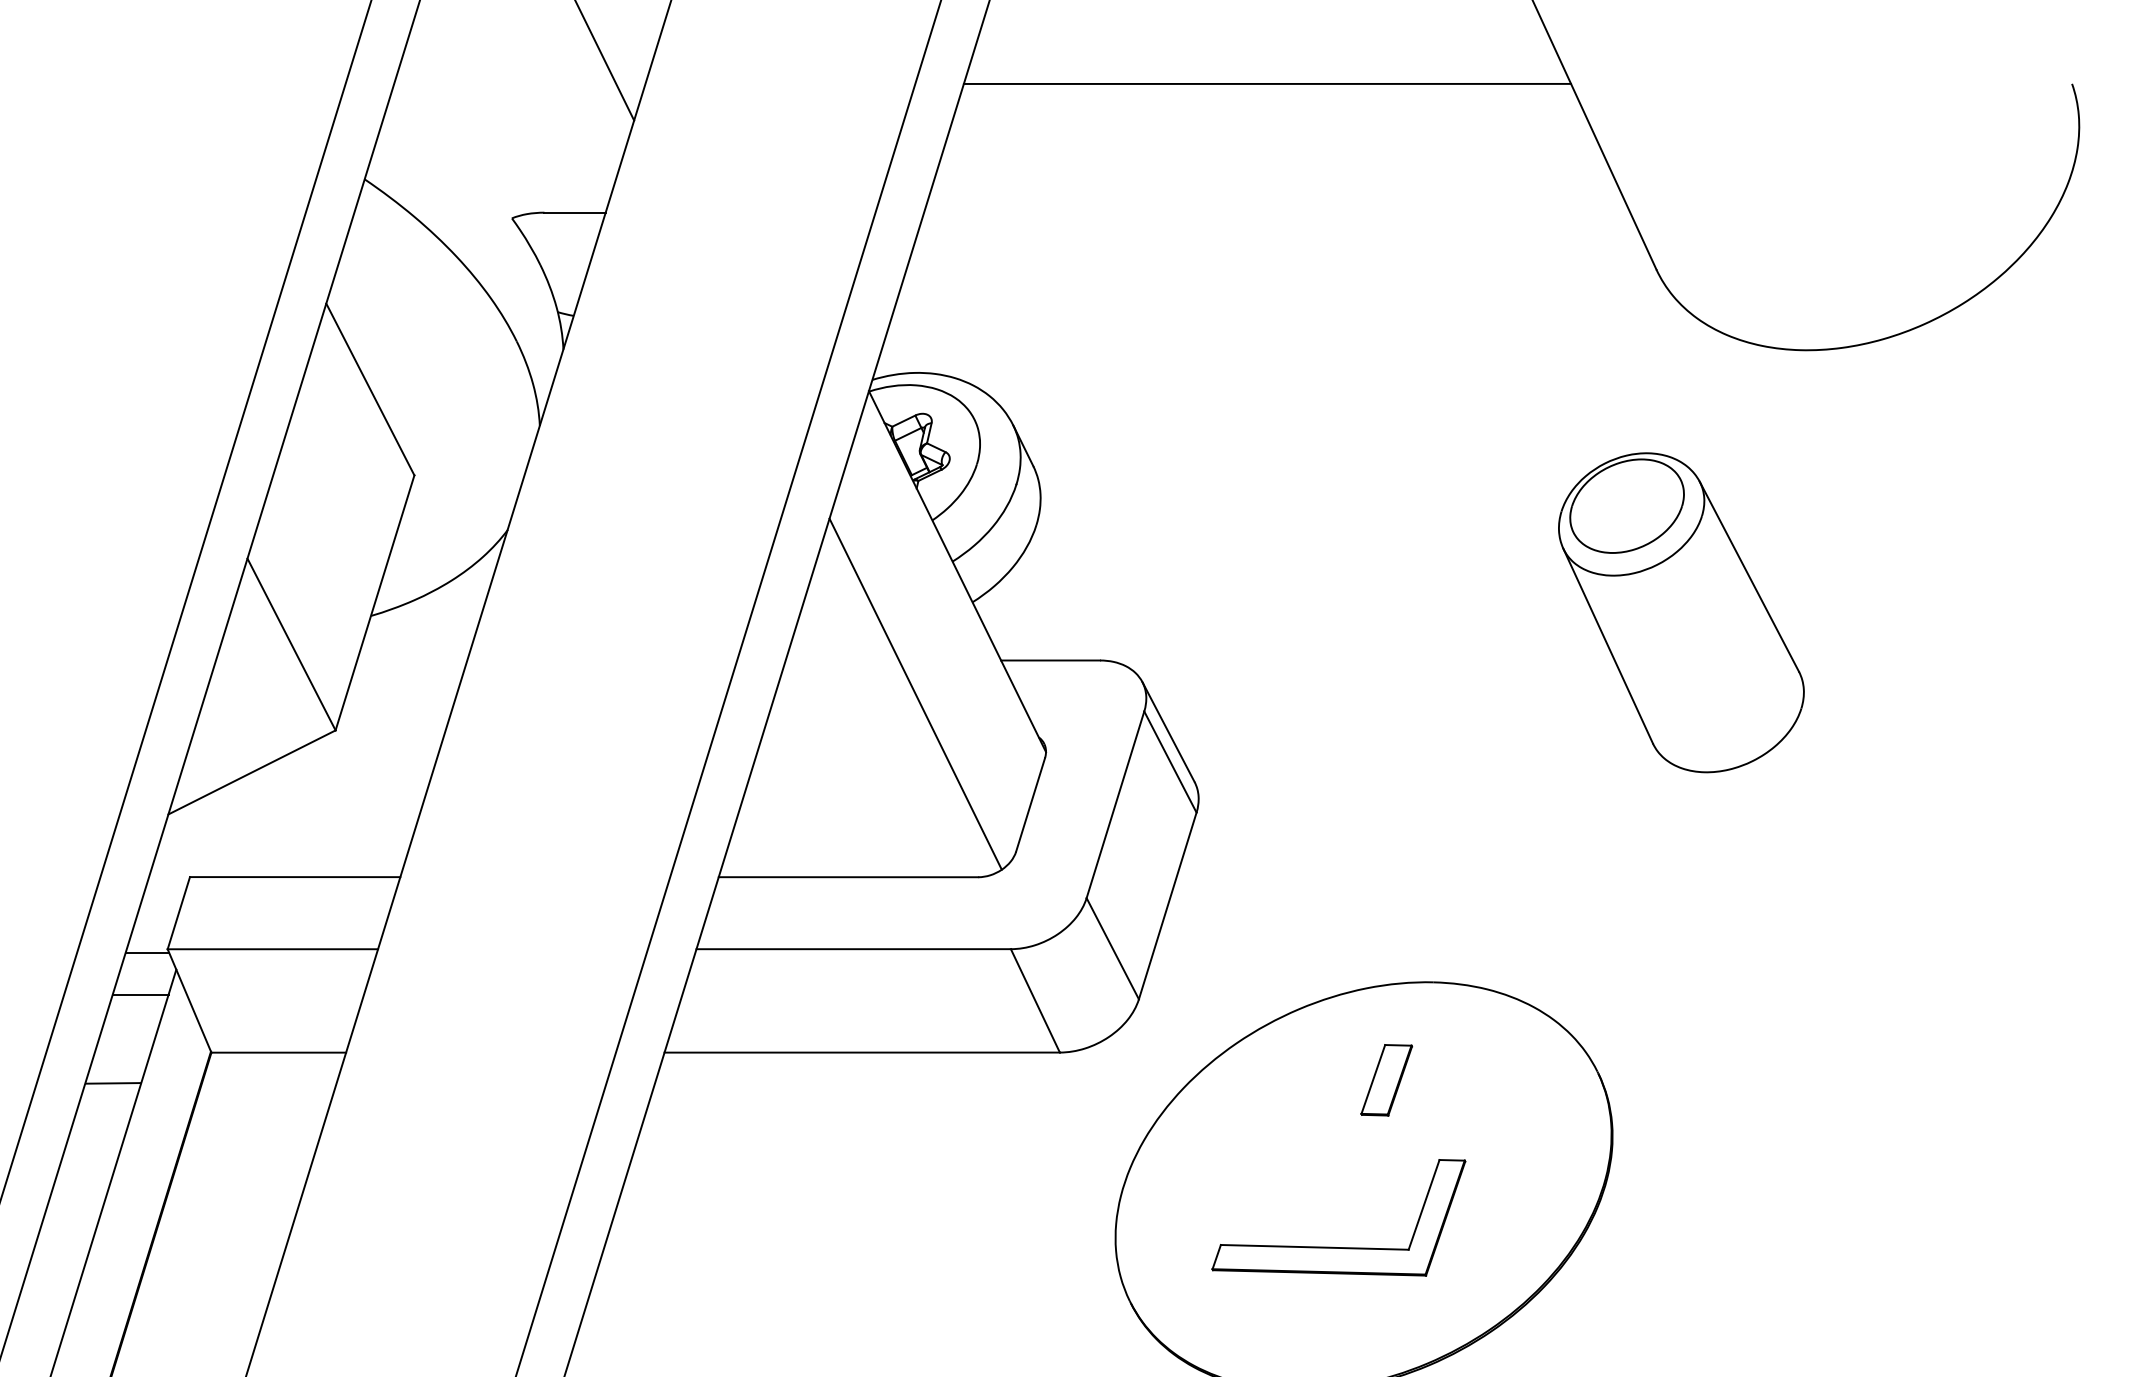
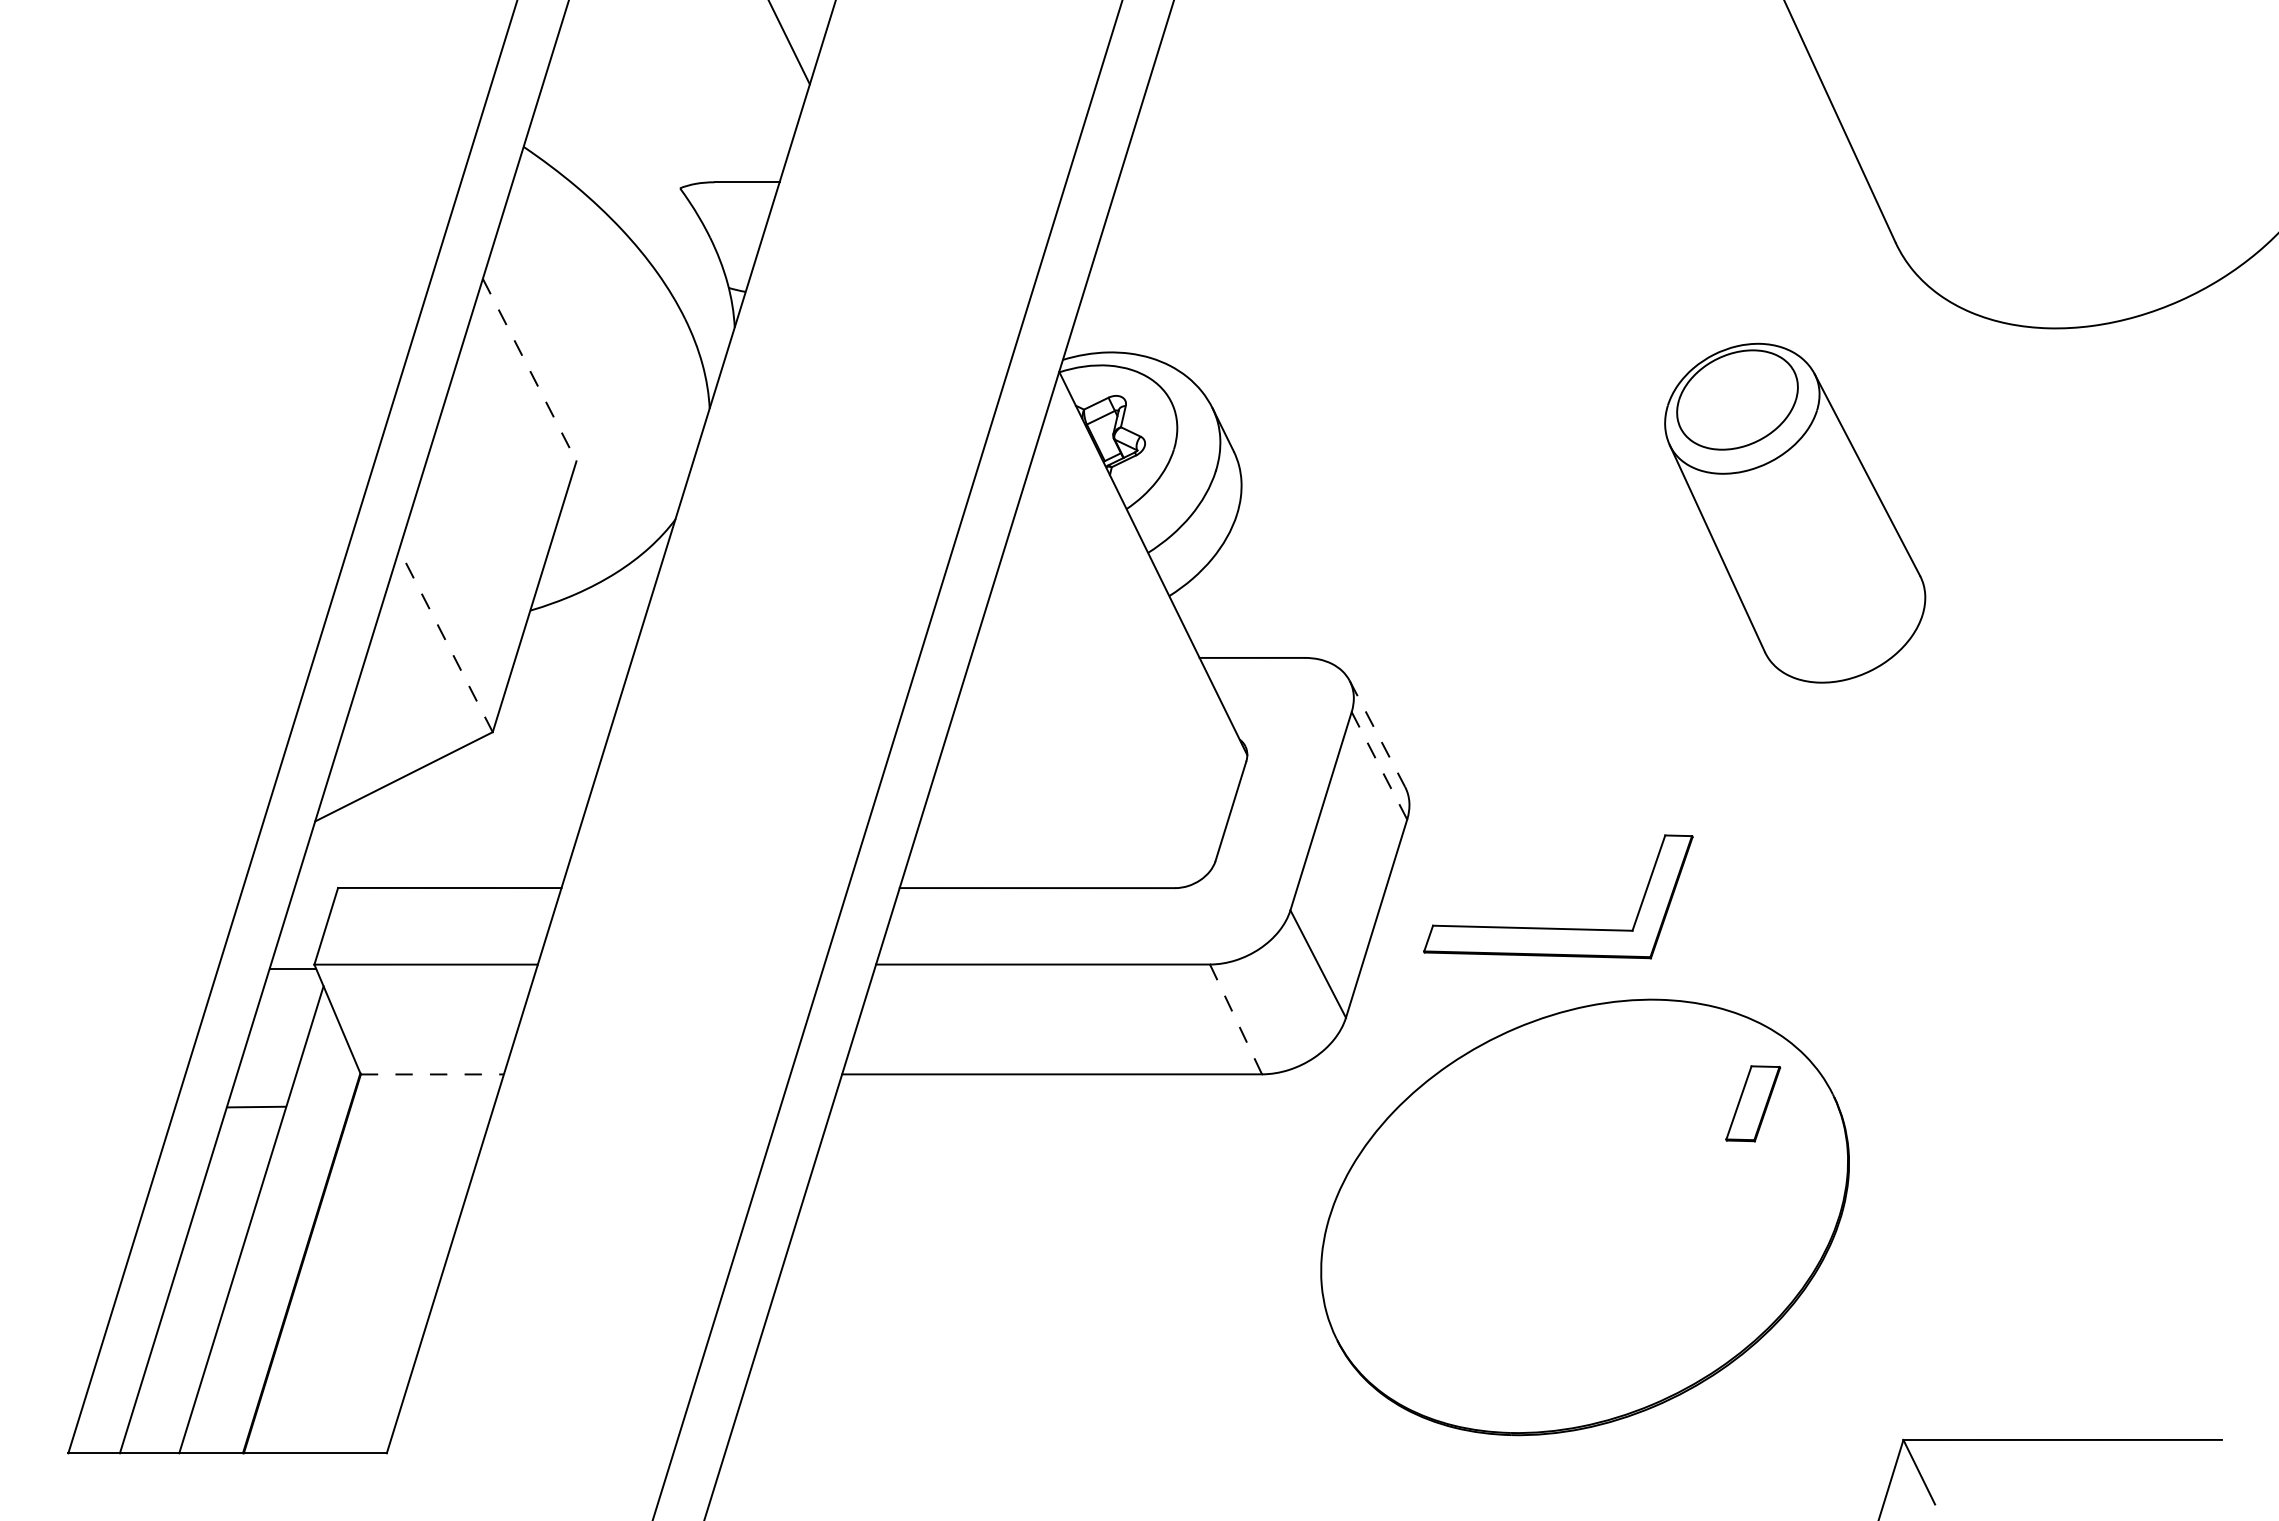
line: (1267, 83) -> (1482, 45), removed
line: (370, 389) -> (529, 370), solid -> dashed
part: (1681, 612) -> (1795, 512), moved
line: (291, 644) -> (445, 640), solid -> dashed
line: (915, 693) -> (1108, 693), removed
line: (1168, 731) -> (1377, 733), solid -> dashed
line: (1170, 762) -> (1379, 766), solid -> dashed
line: (140, 994) -> (285, 1012), removed
line: (1035, 1000) -> (1236, 1019), solid -> dashed
line: (278, 1052) -> (432, 1074), solid -> dashed
part: (1387, 1080) -> (1753, 1103), moved
part: (1336, 1246) -> (1555, 927), moved

